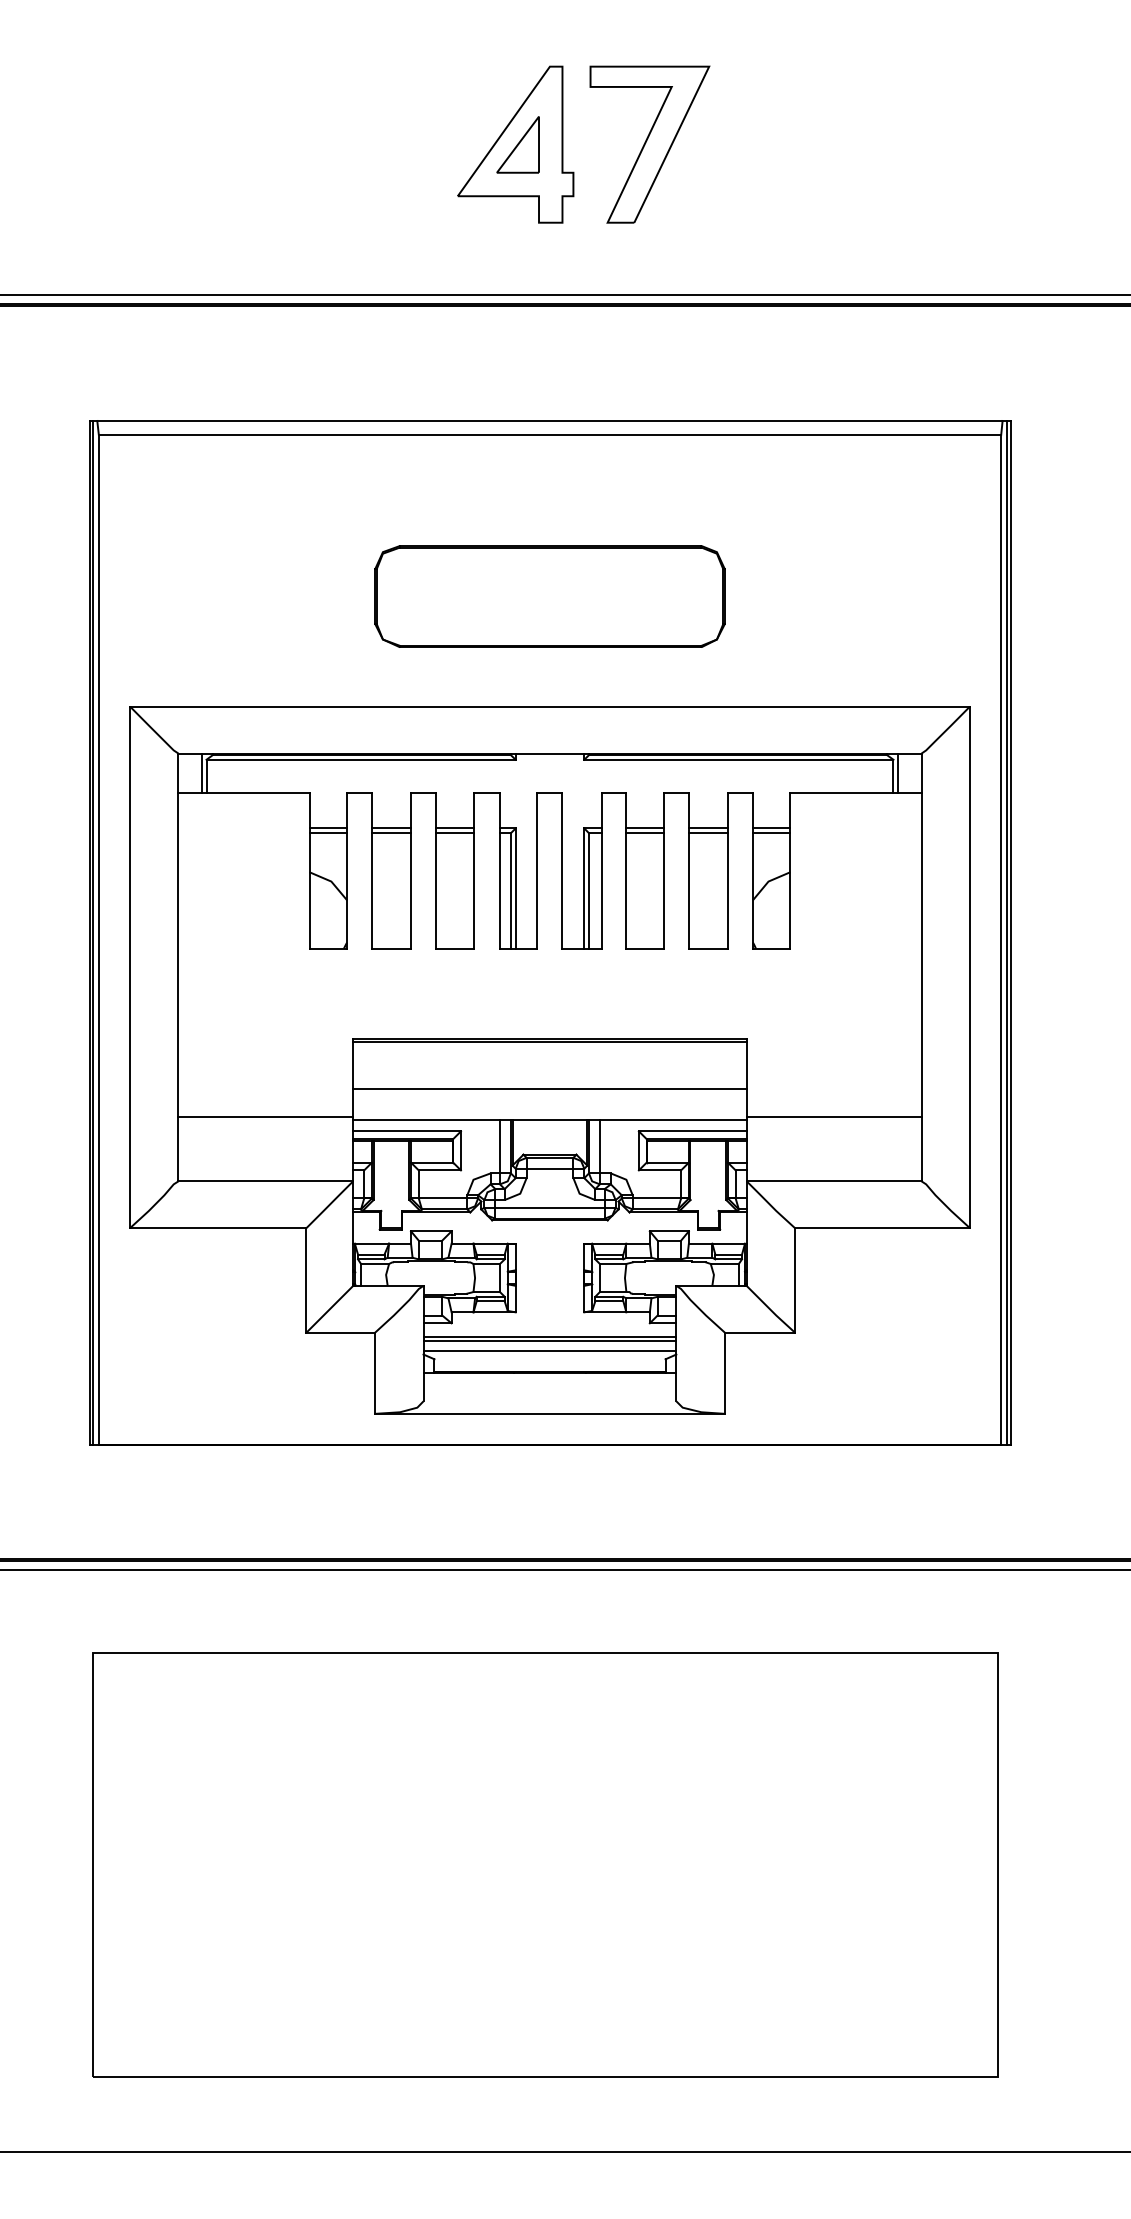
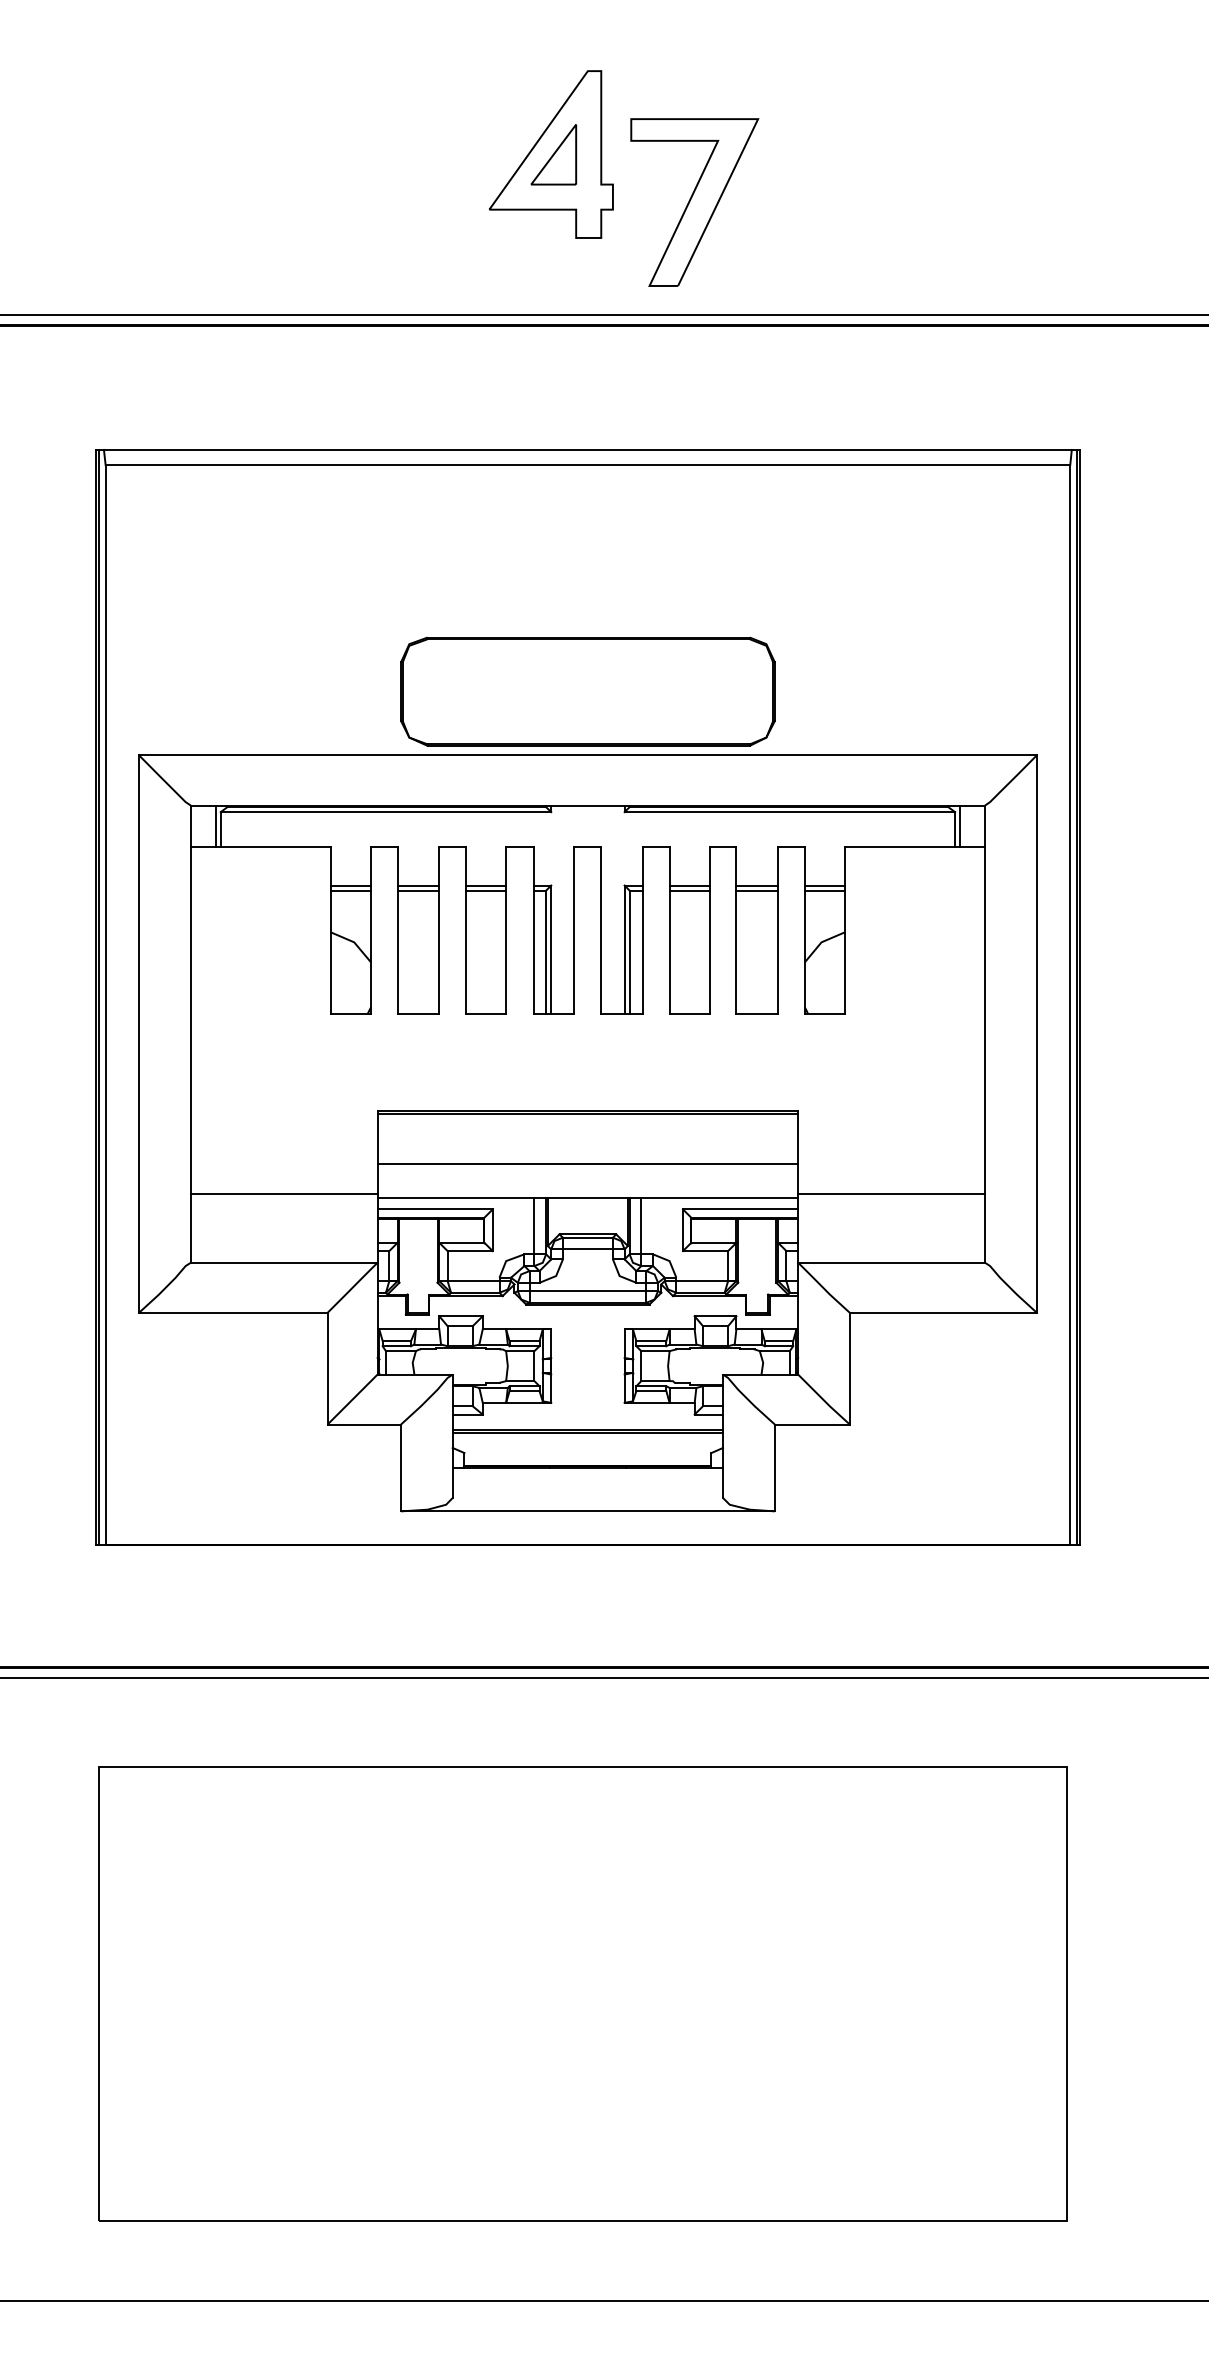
part: (649, 144) -> (694, 202), moved
part: (549, 596) -> (587, 691), moved
line: (549, 1351) -> (587, 1444), removed

